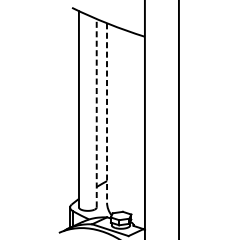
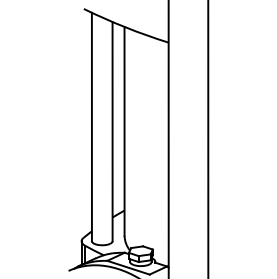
line: (96, 113) -> (112, 131), dashed -> solid
line: (106, 113) -> (124, 131), dashed -> solid

